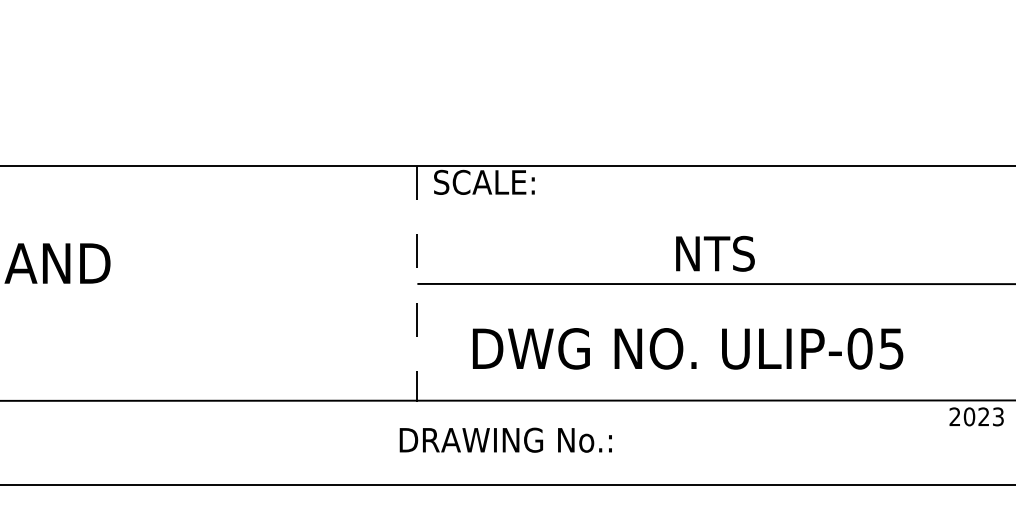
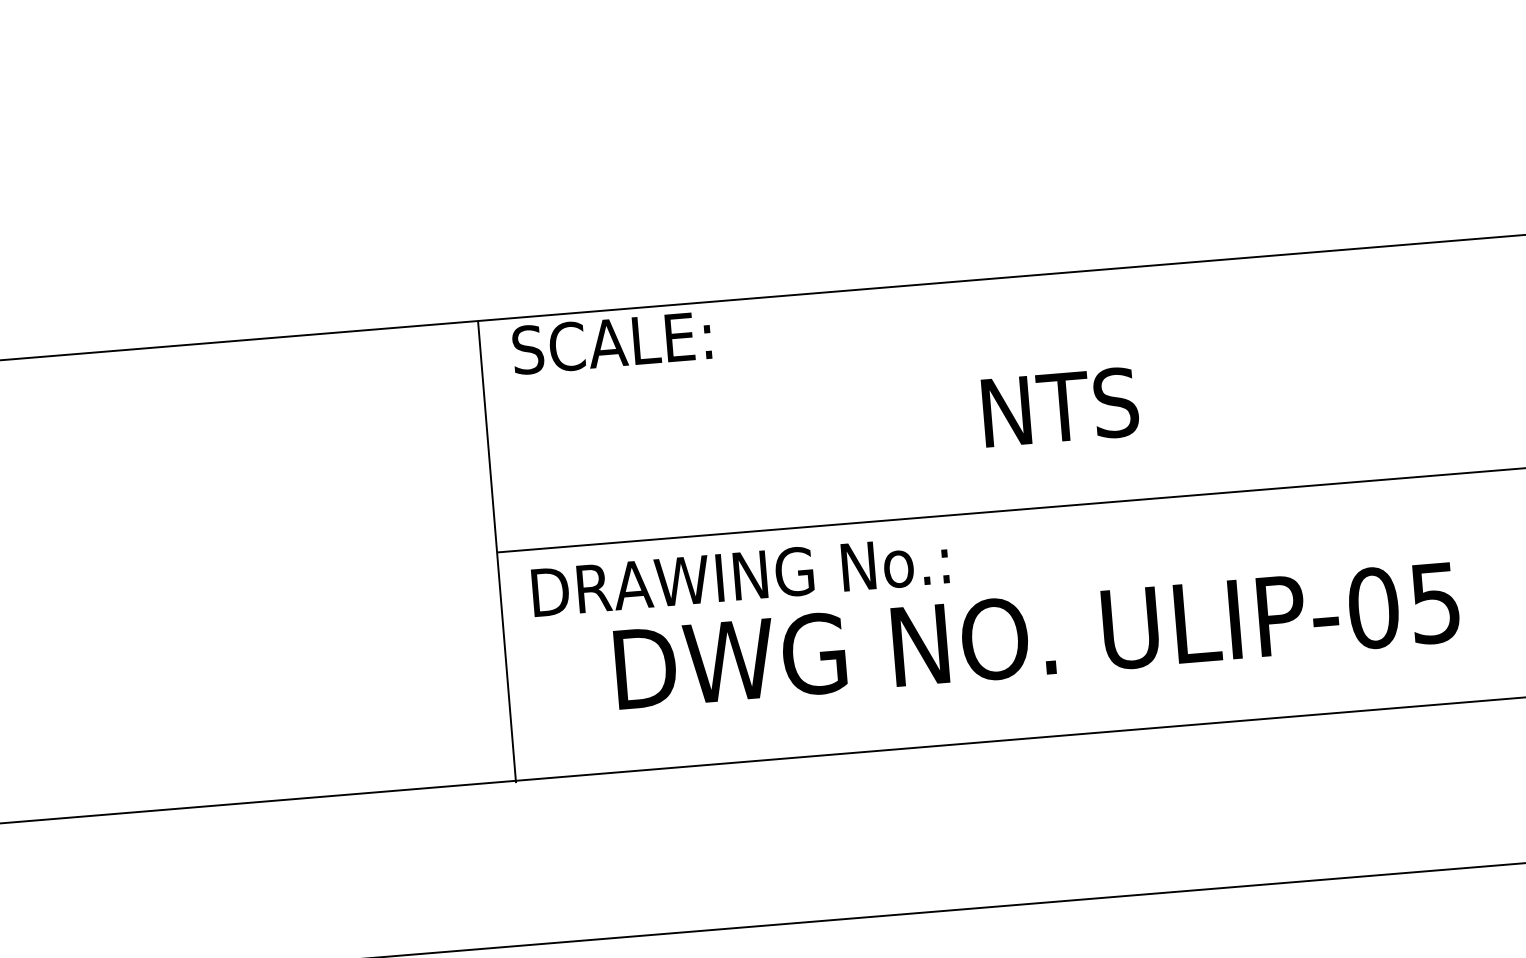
text: (715, 253) -> (1060, 406), moved
line: (417, 284) -> (497, 553), dashed -> solid
text: (505, 439) -> (739, 574), moved

